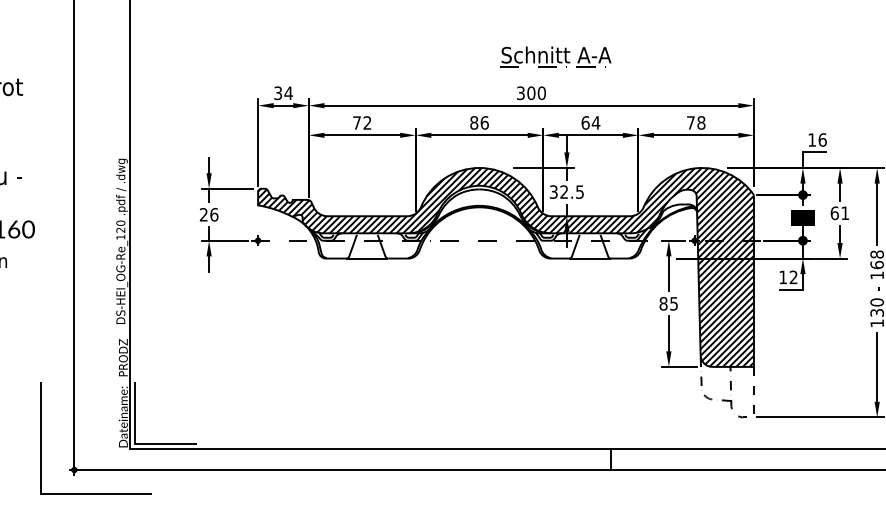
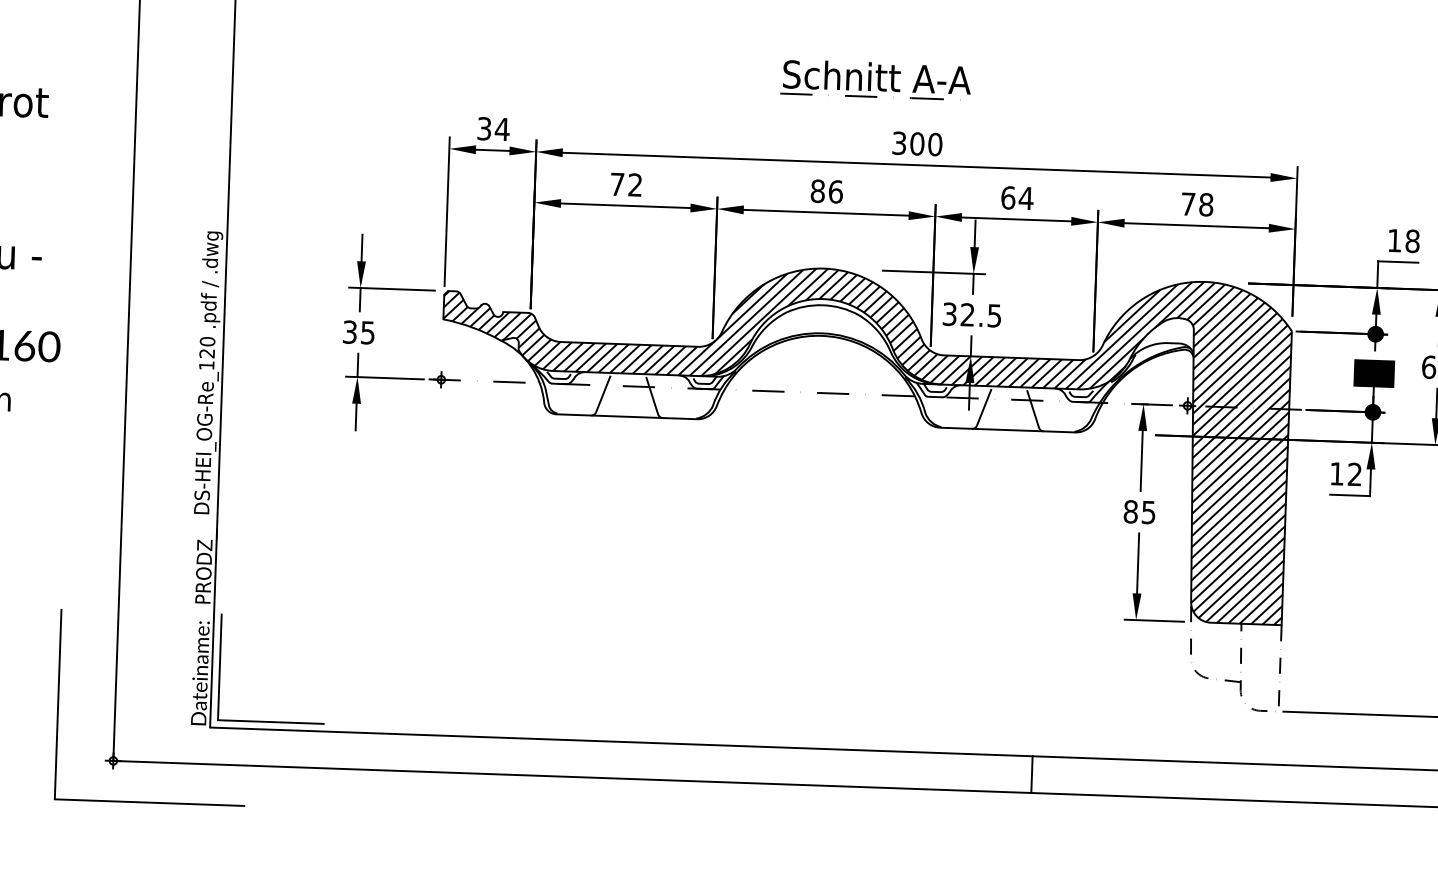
part: (555, 56) -> (875, 79), moved
text: (822, 139) -> (1412, 240), 16 -> 18
text: (209, 214) -> (359, 332), 26 -> 35

